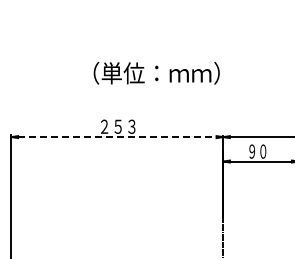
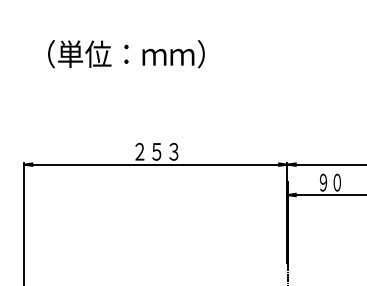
text: (156, 73) -> (126, 54), moved
line: (117, 137) -> (155, 165), dashed -> solid

